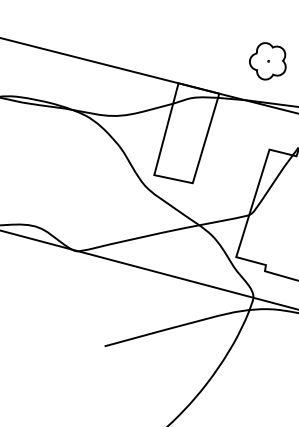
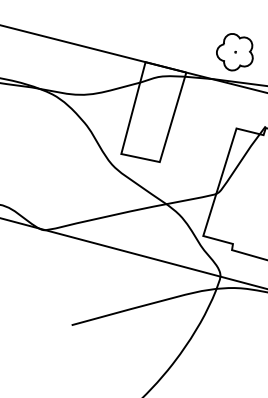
part: (267, 61) -> (234, 52), moved

